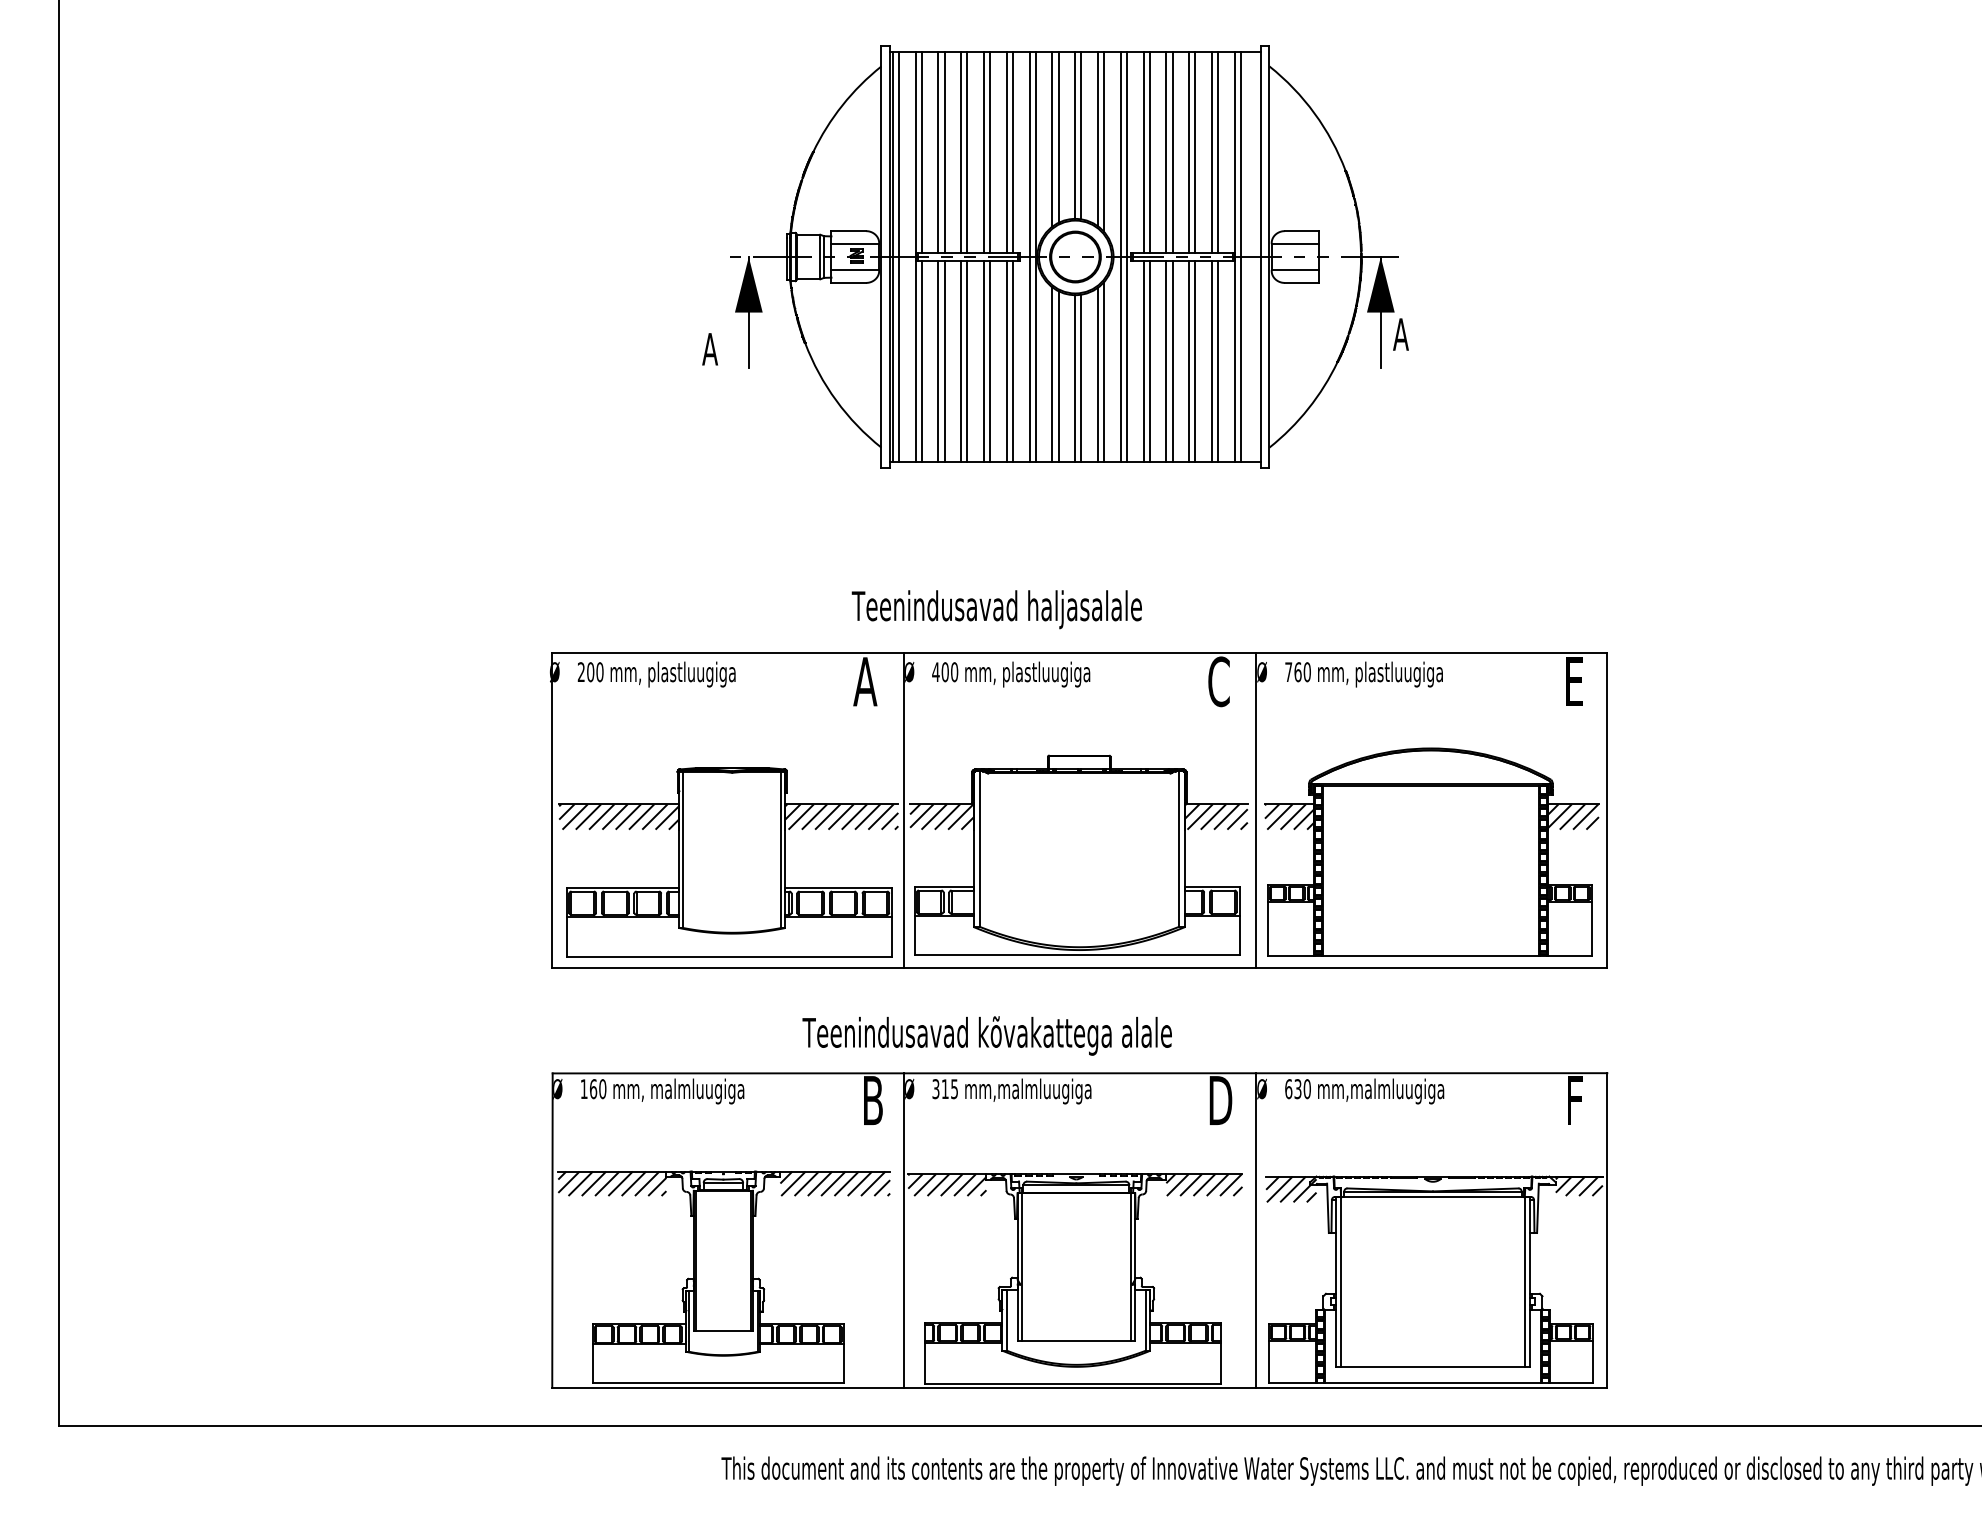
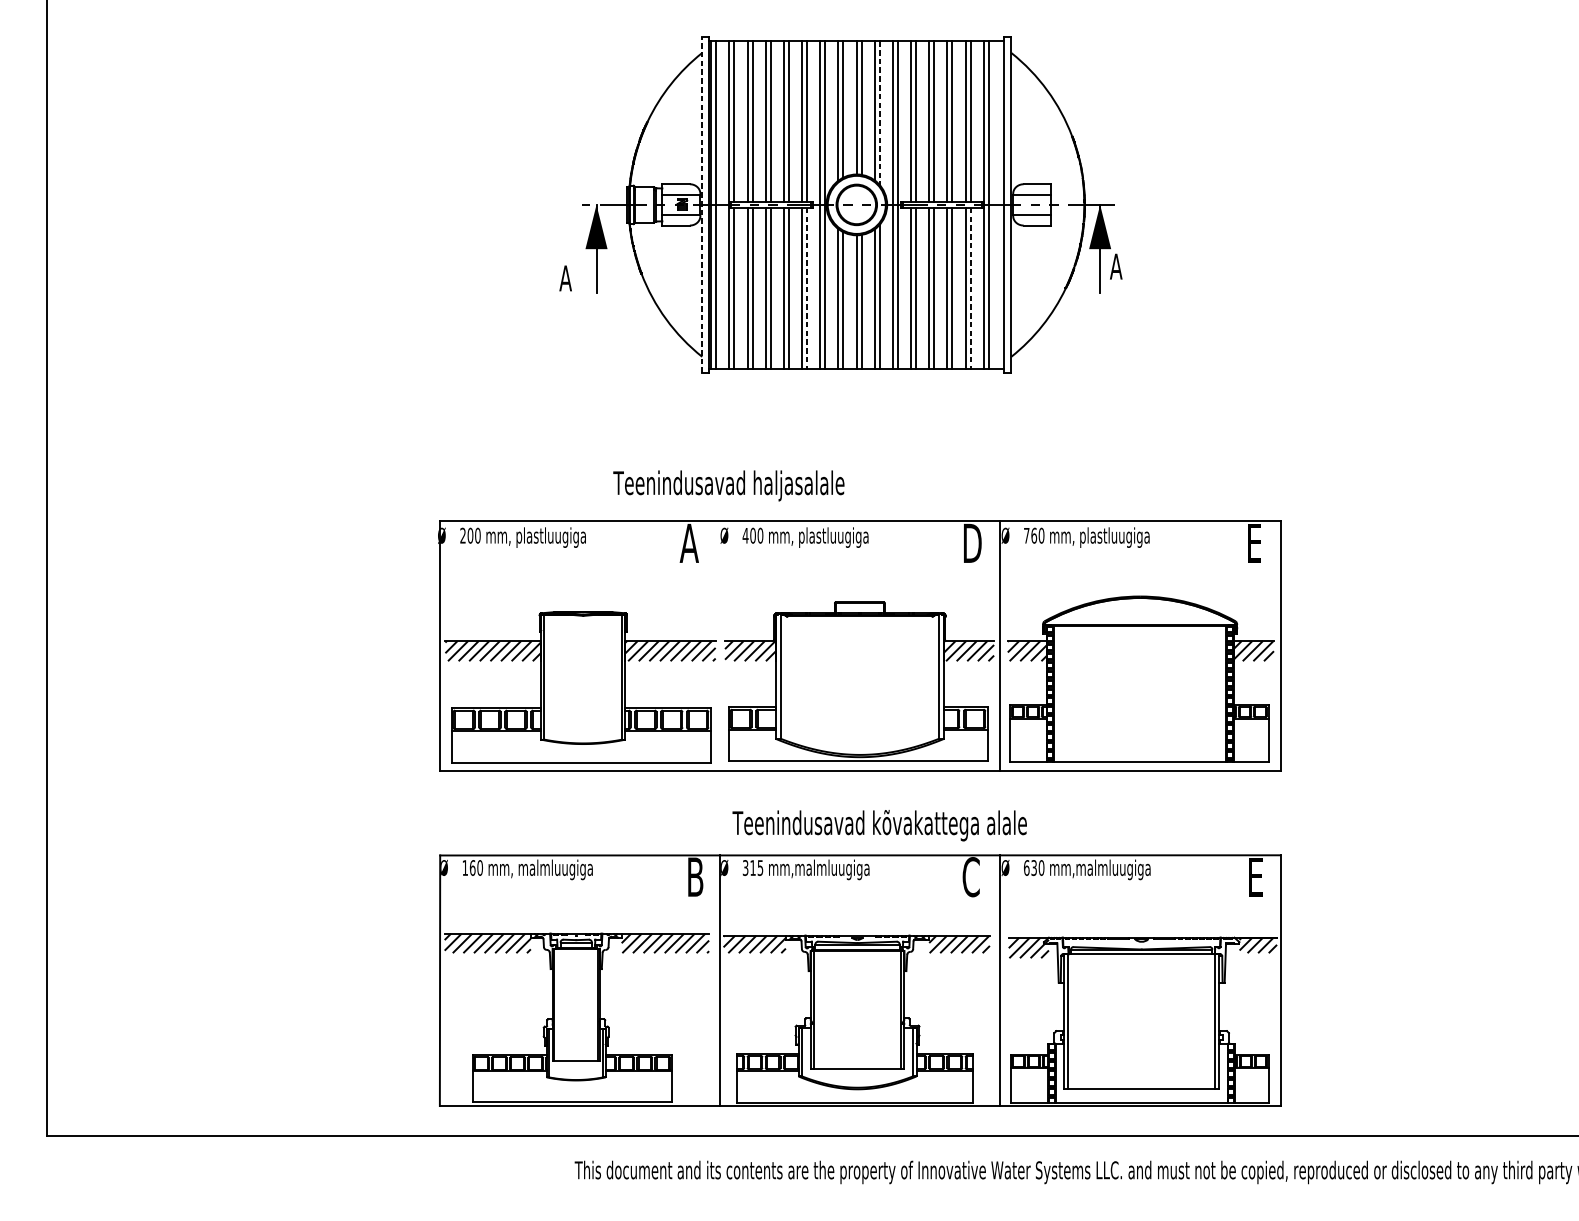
line: (1104, 142) -> (879, 113), solid -> dashed
line: (881, 256) -> (702, 204), solid -> dashed
line: (1013, 361) -> (807, 288), solid -> dashed
line: (1218, 361) -> (970, 288), solid -> dashed
text: (996, 609) -> (728, 485), moved
text: (1220, 681) -> (972, 543), C -> D
line: (903, 810) -> (719, 645), removed
text: (986, 1035) -> (879, 825), moved
text: (1220, 1100) -> (972, 877), D -> C
text: (1577, 1100) -> (1256, 877), F -> E

